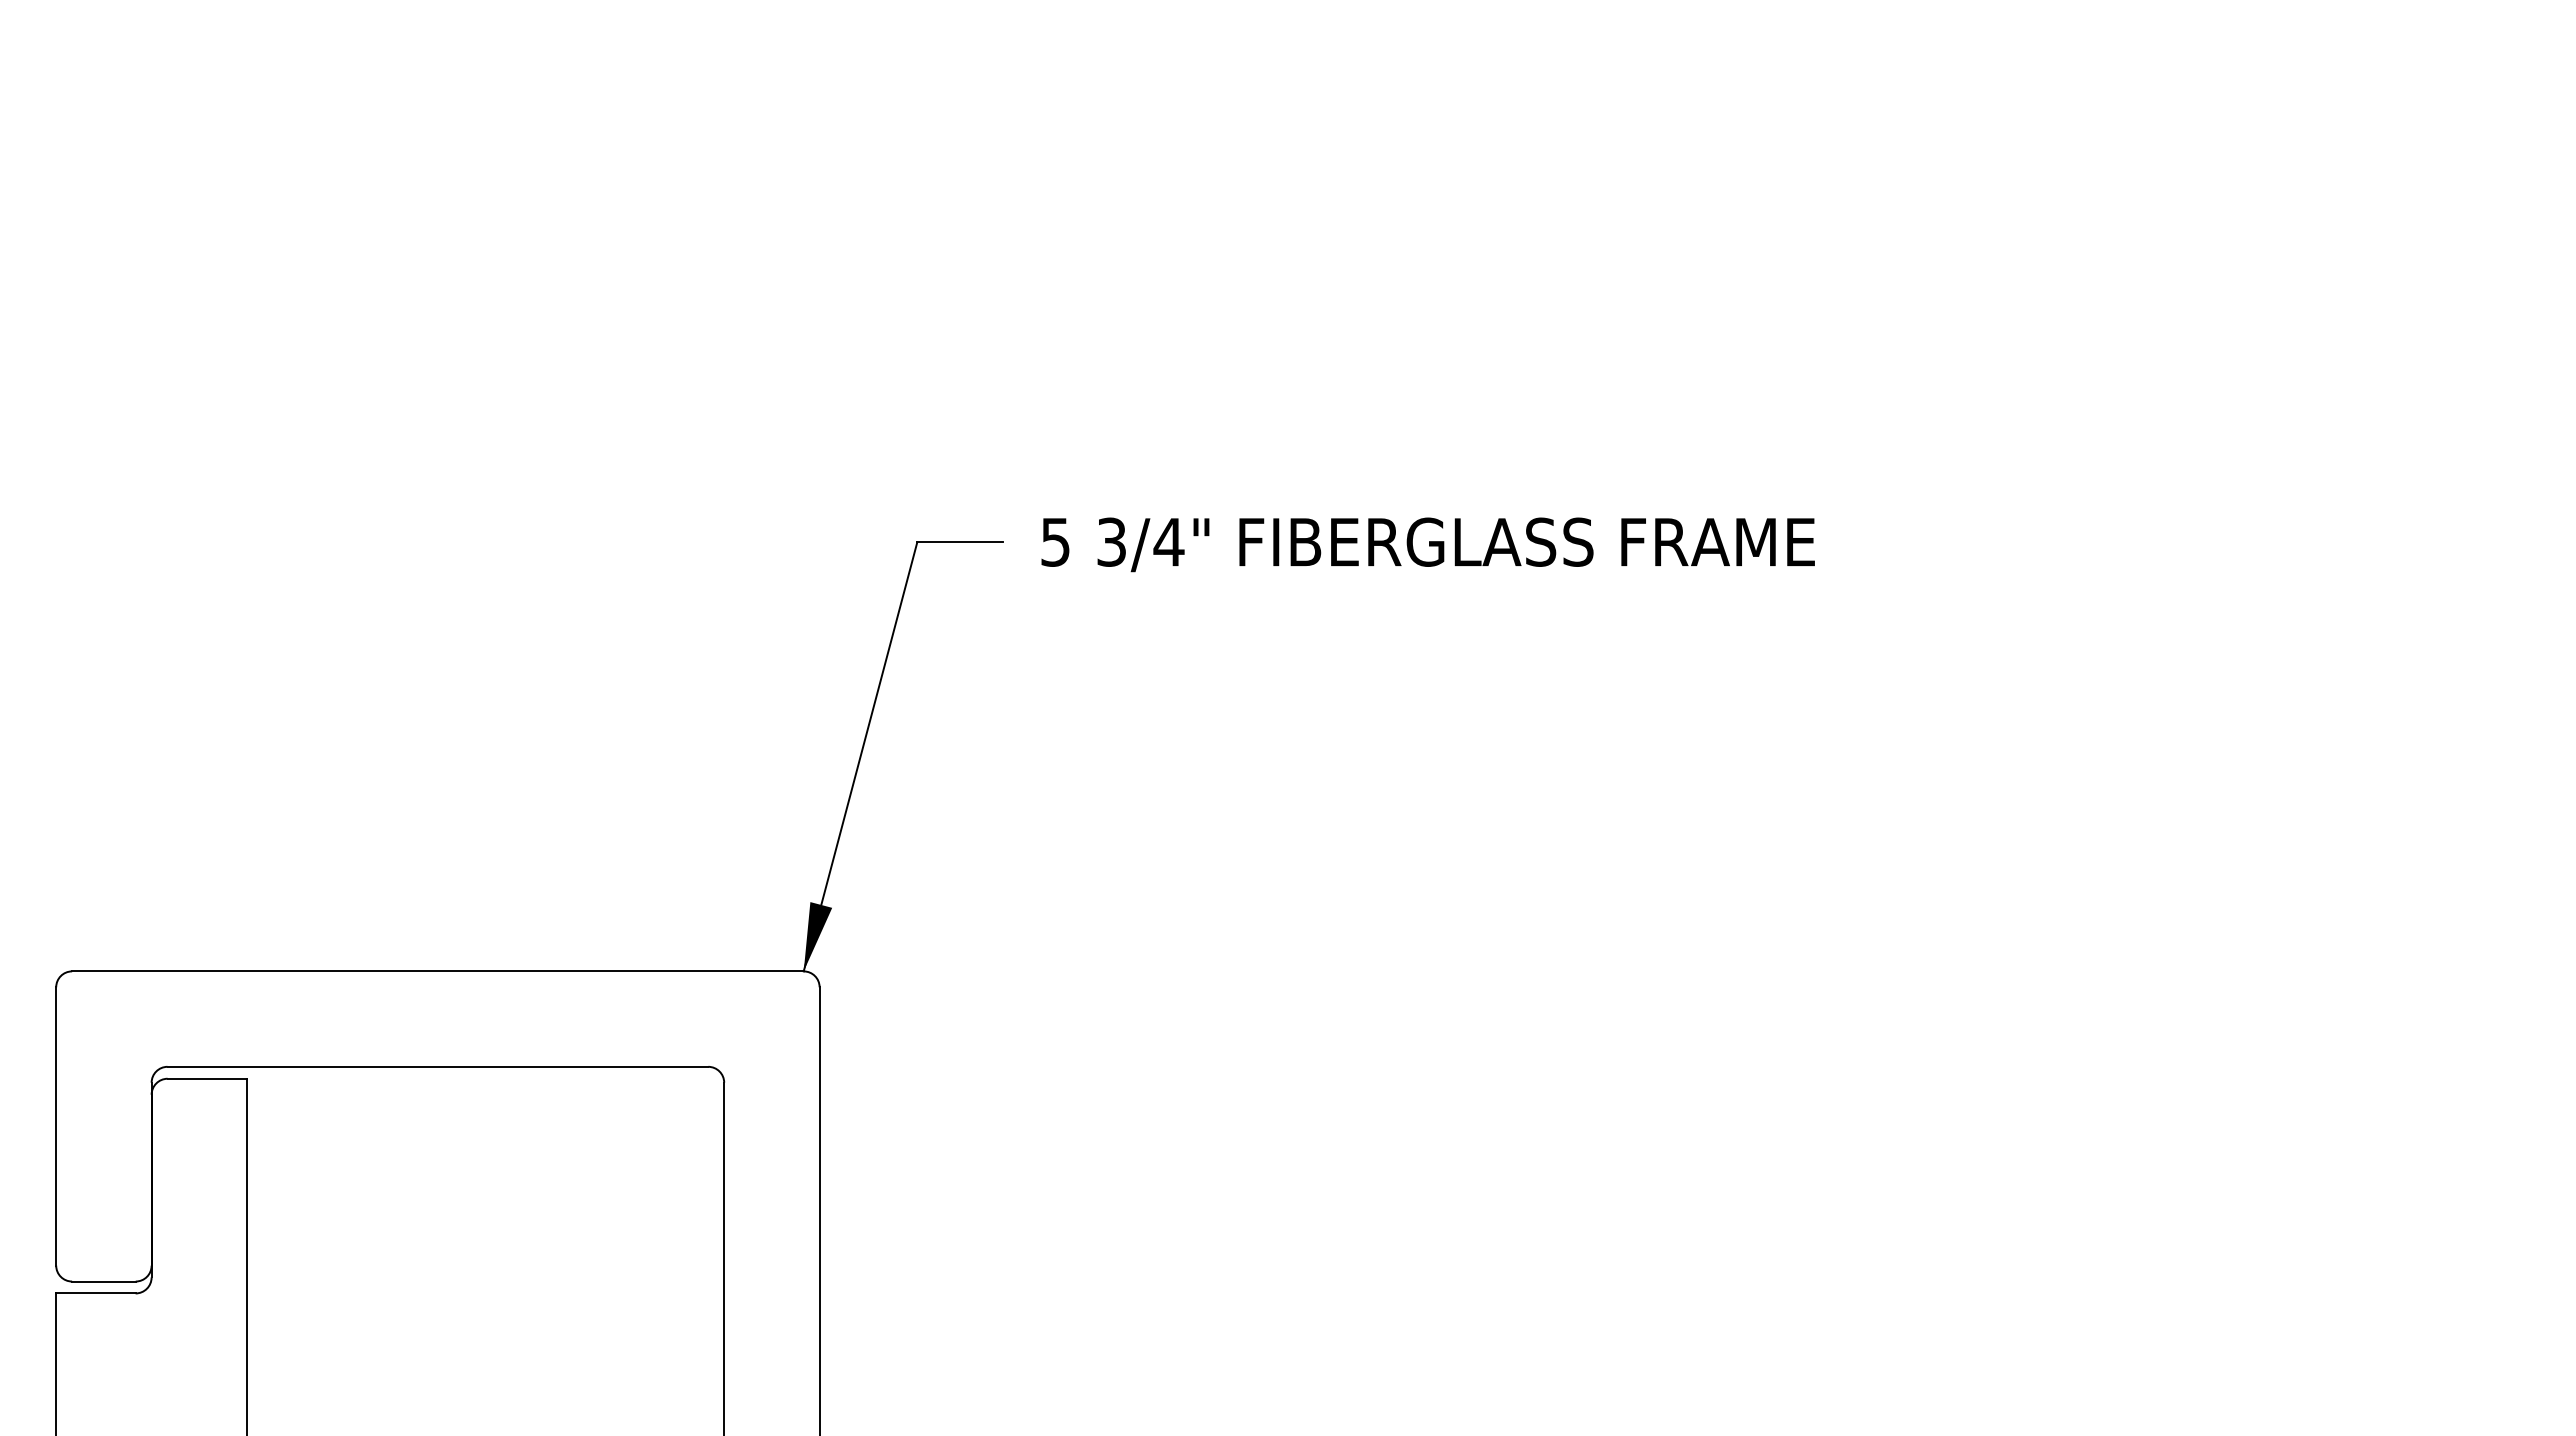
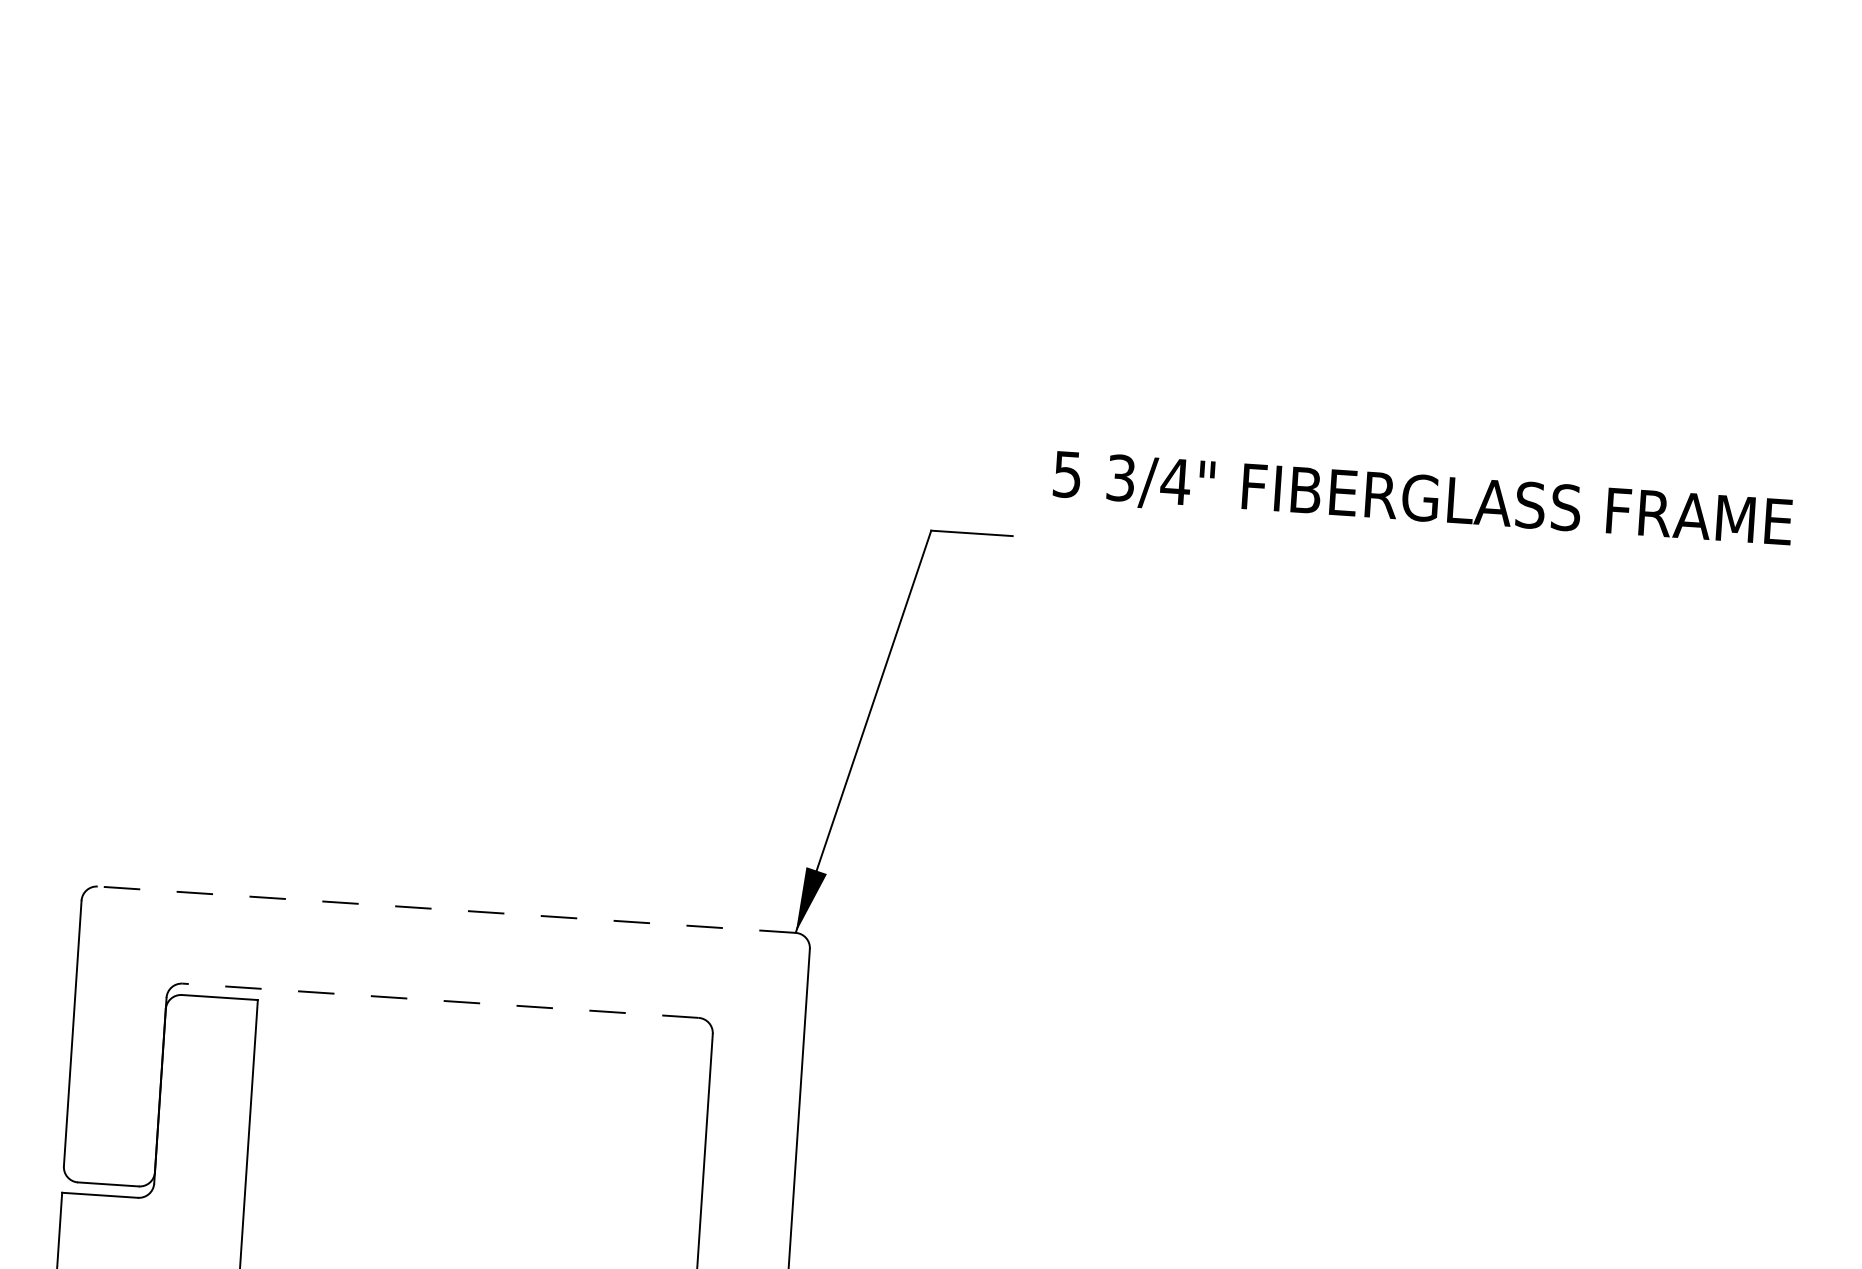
text: (1427, 544) -> (1422, 500), moved
line: (437, 971) -> (446, 909), solid -> dashed
line: (437, 1066) -> (440, 1000), solid -> dashed

